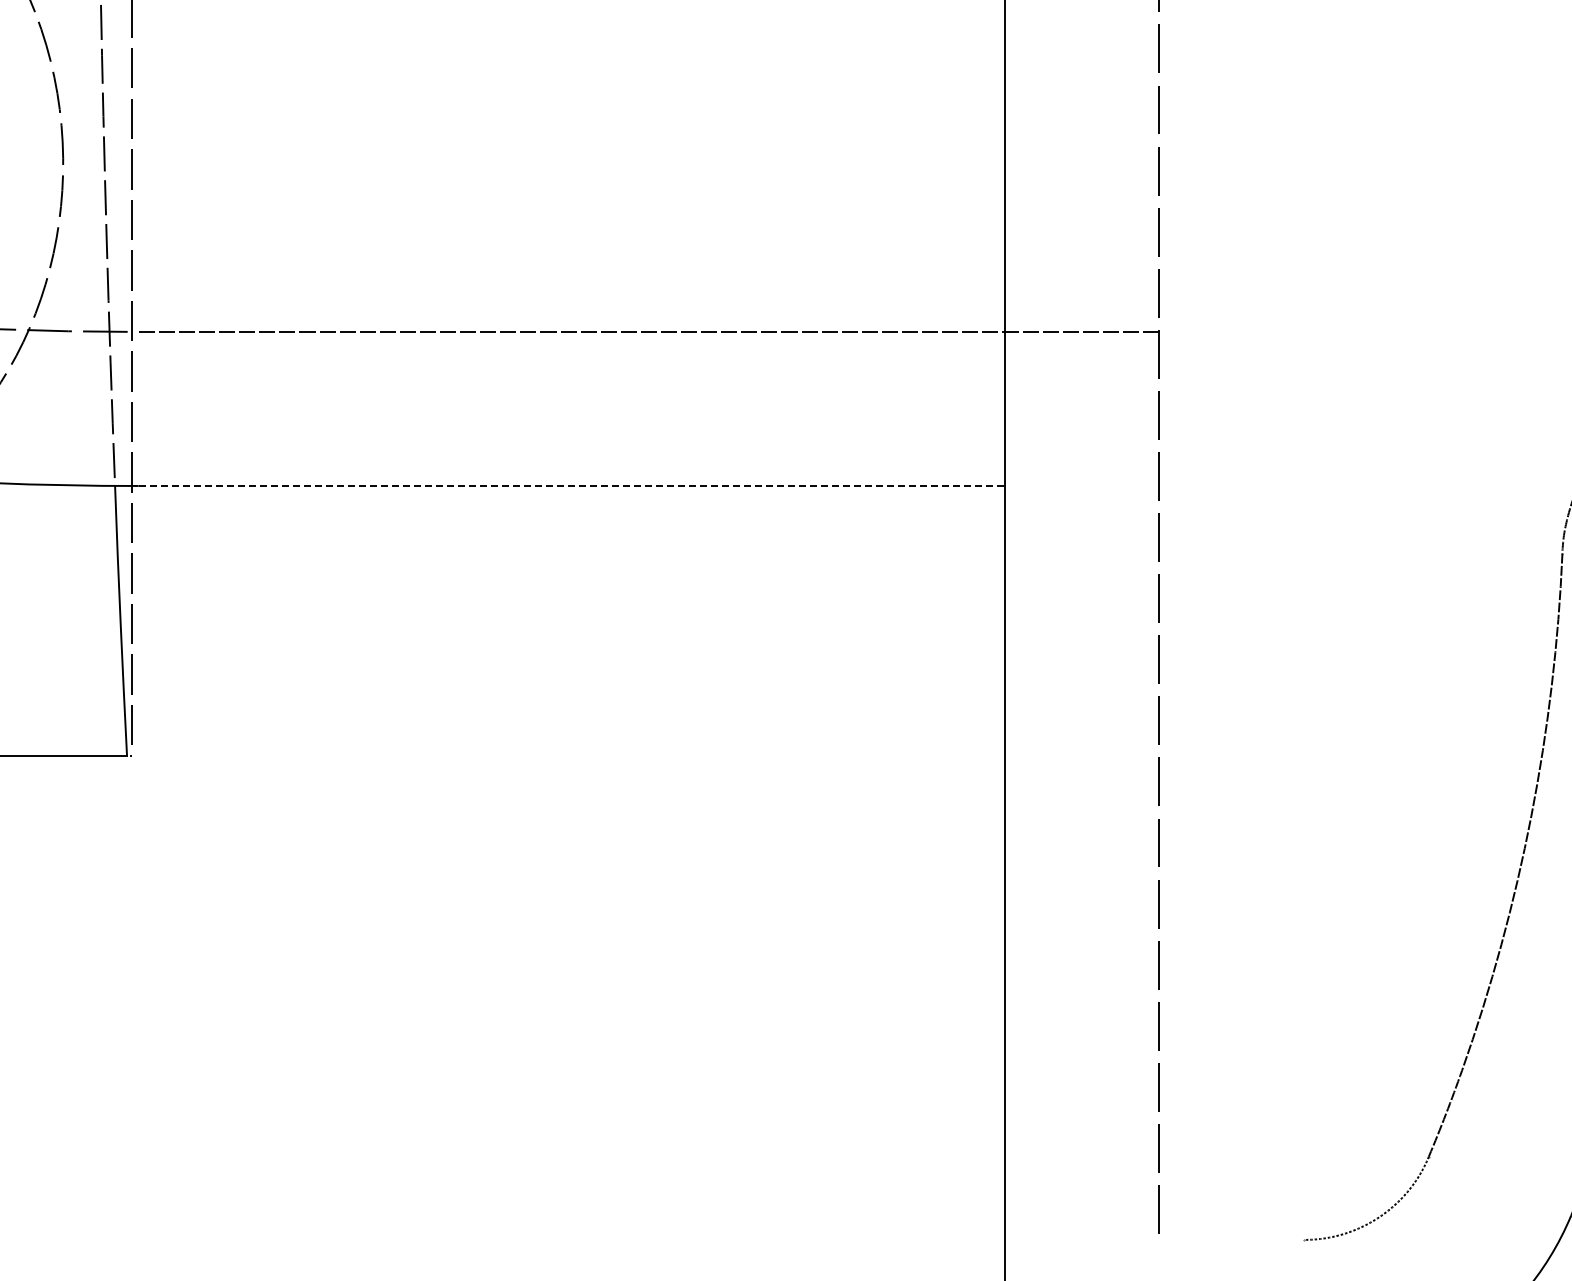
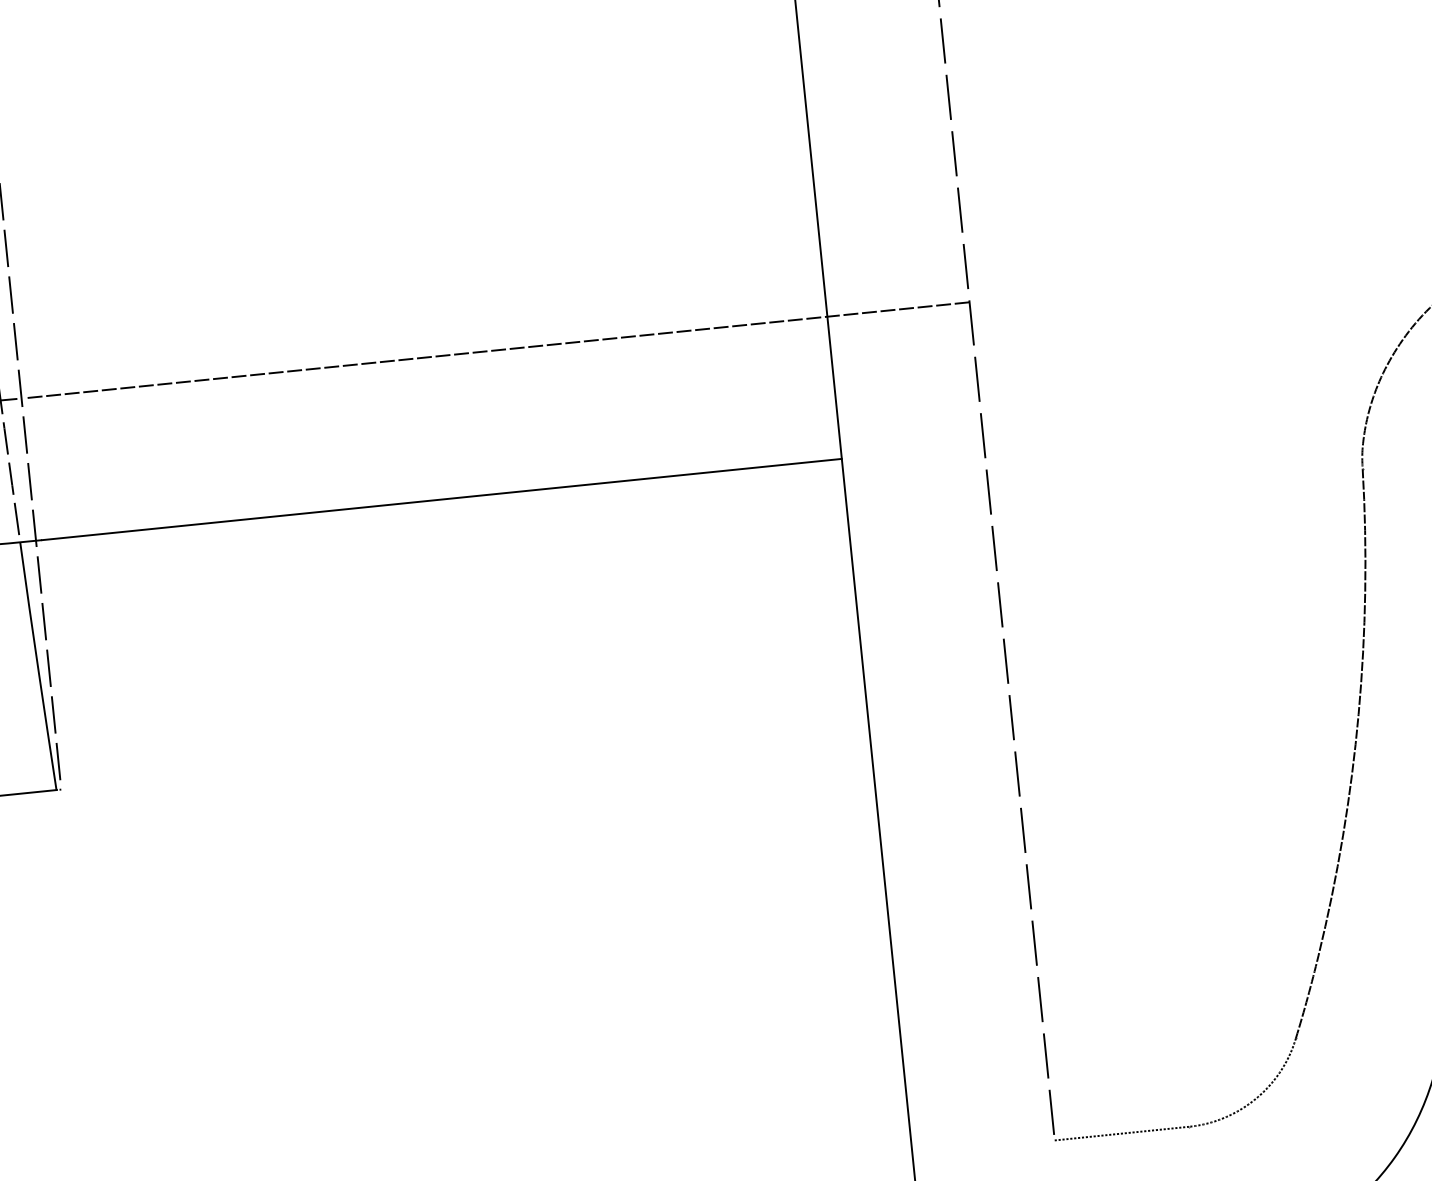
line: (572, 485) -> (442, 499), dashed -> solid
line: (1231, 1239) -> (1121, 1133), added

